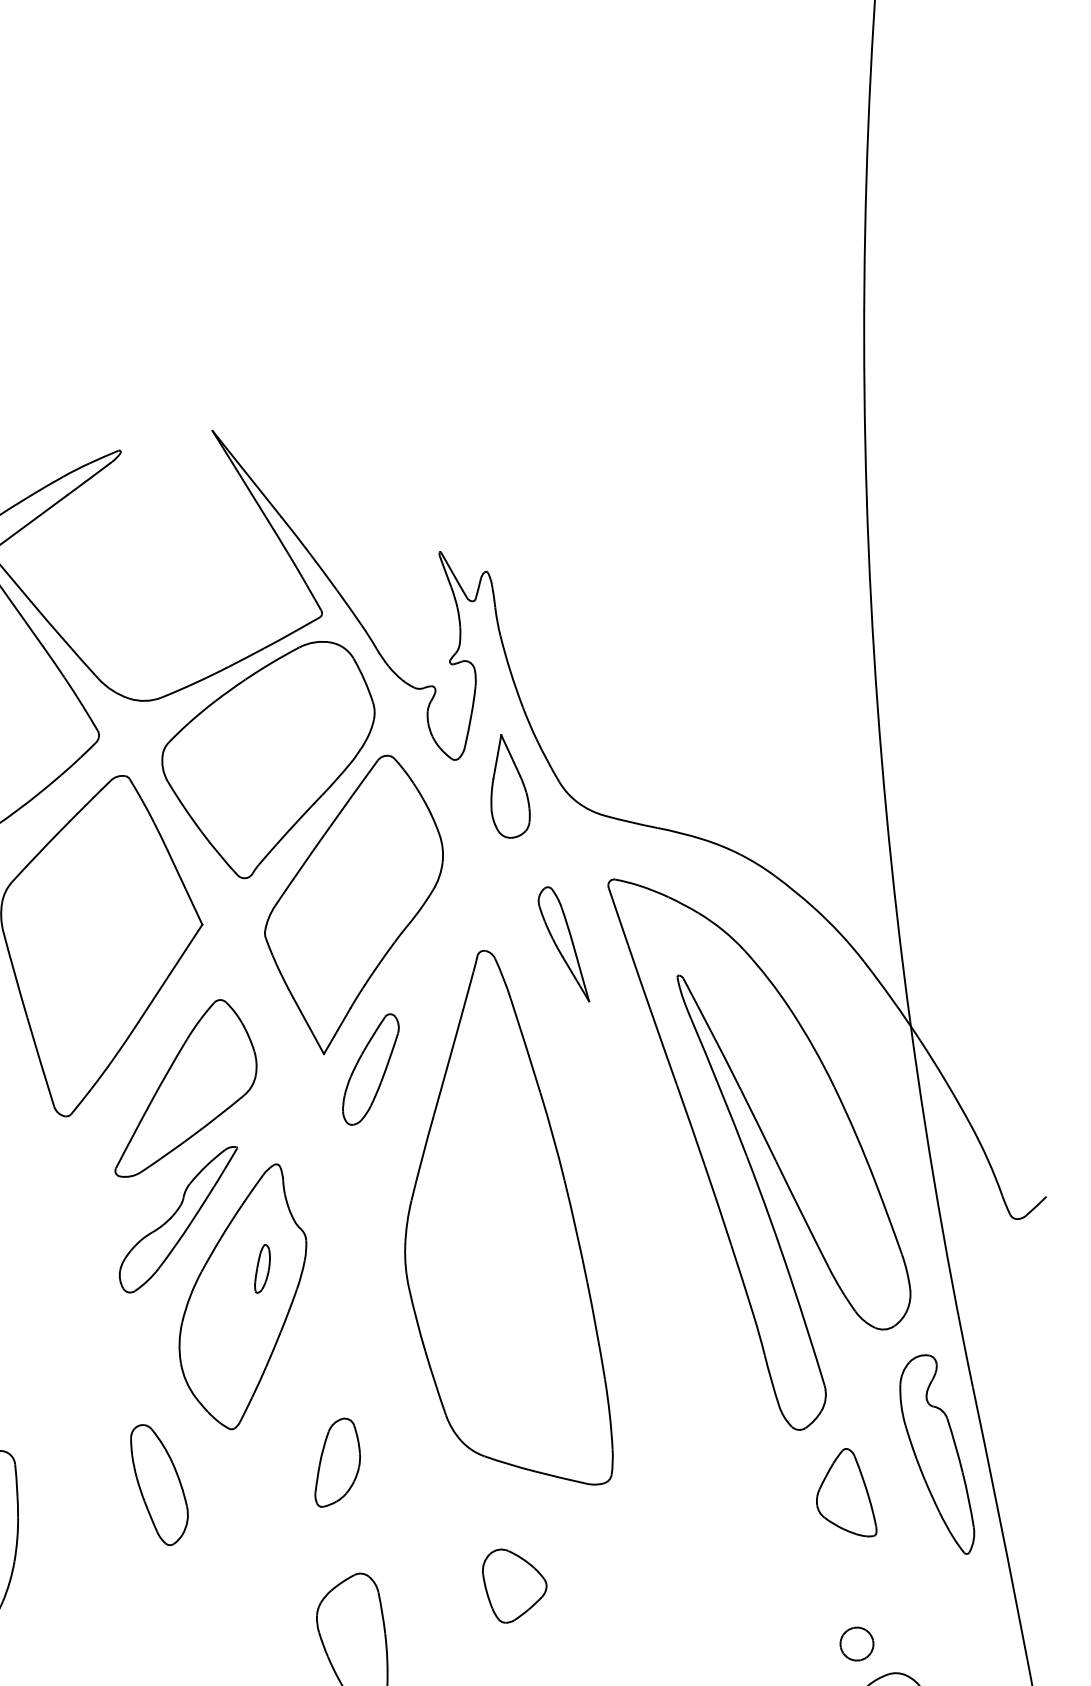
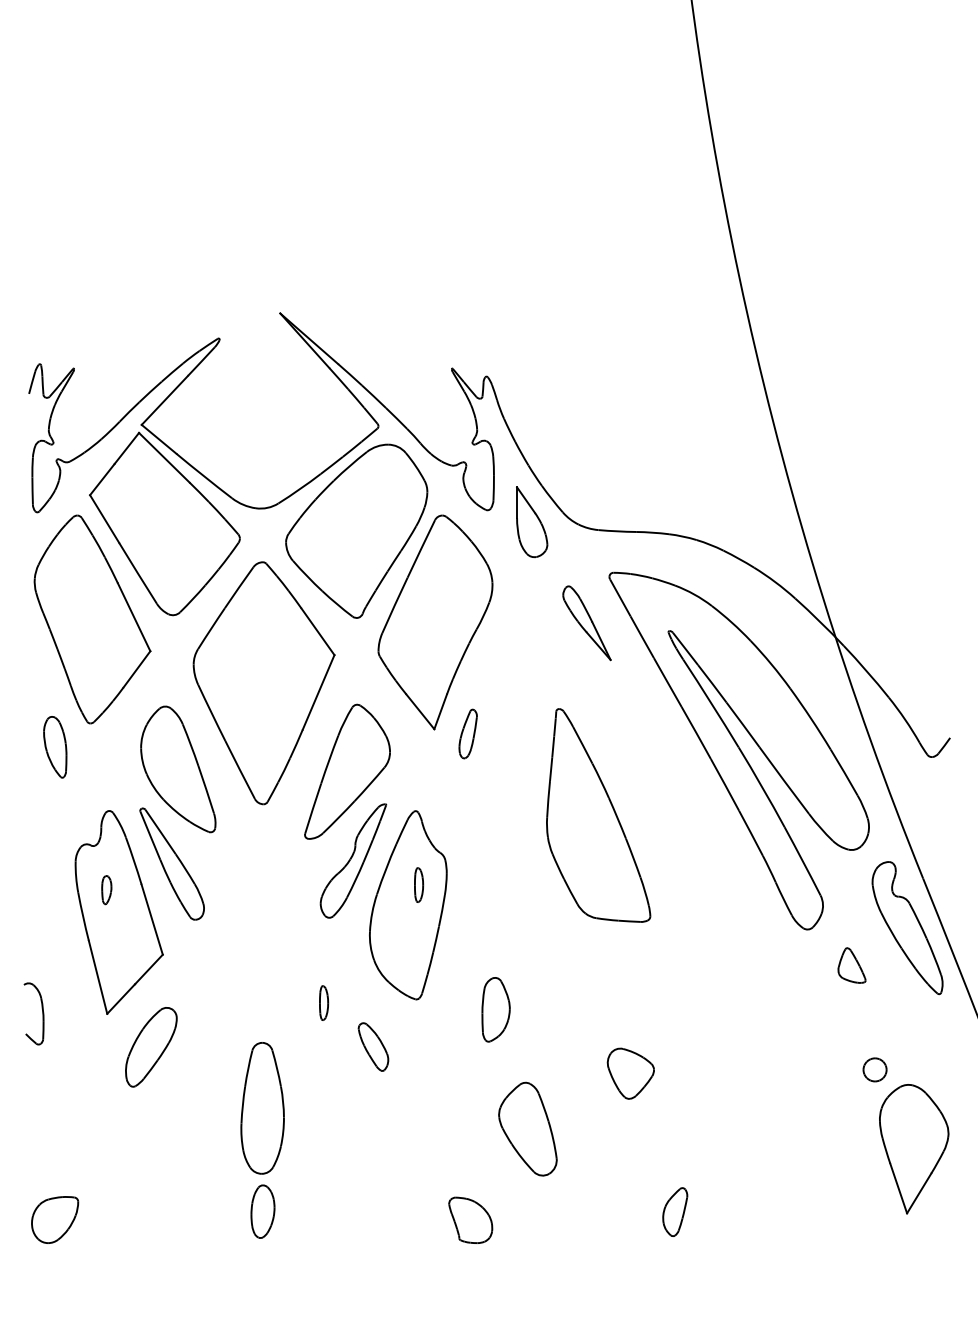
part: (369, 1068) -> (467, 733), size x0.6
part: (532, 1216) -> (598, 815), size x0.6
part: (100, 1410) -> (324, 1002), added
part: (158, 1484) -> (373, 1046), size x0.6
part: (850, 1491) -> (851, 965), size x0.6

